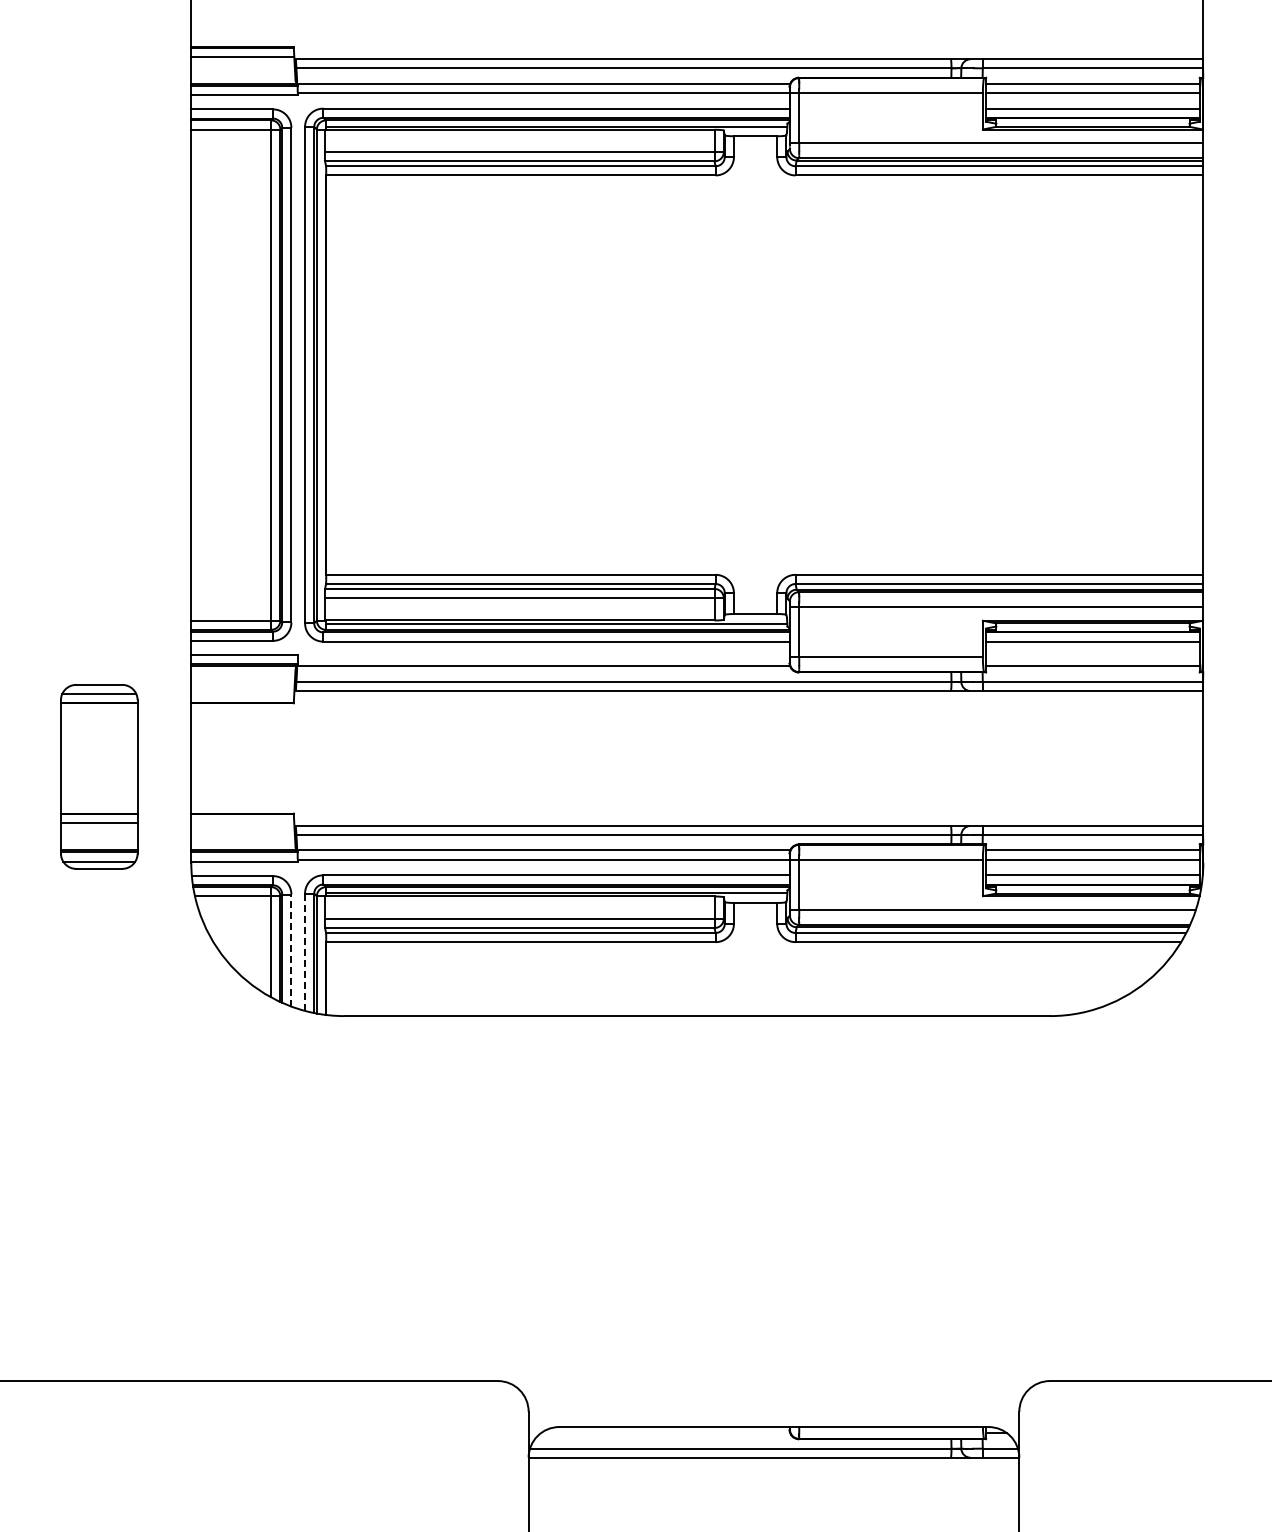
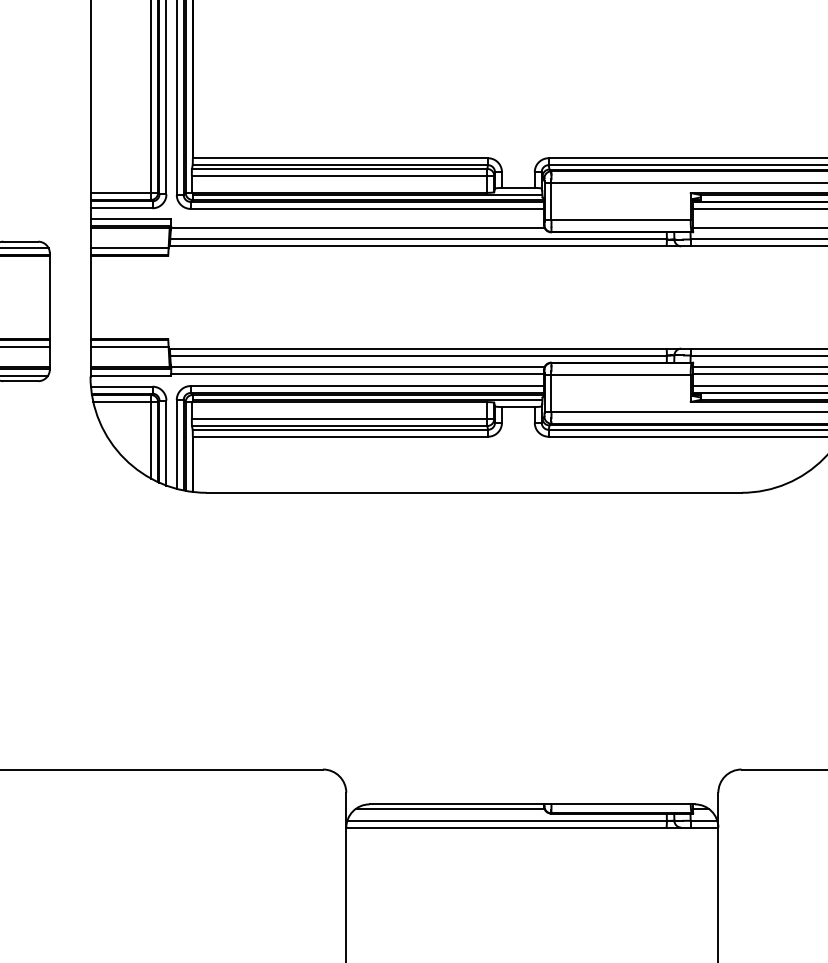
line: (242, 693) -> (129, 248), added
line: (242, 823) -> (129, 346), added
line: (291, 950) -> (166, 443), dashed -> solid
line: (305, 952) -> (177, 444), dashed -> solid
line: (665, 1433) -> (450, 809), added

